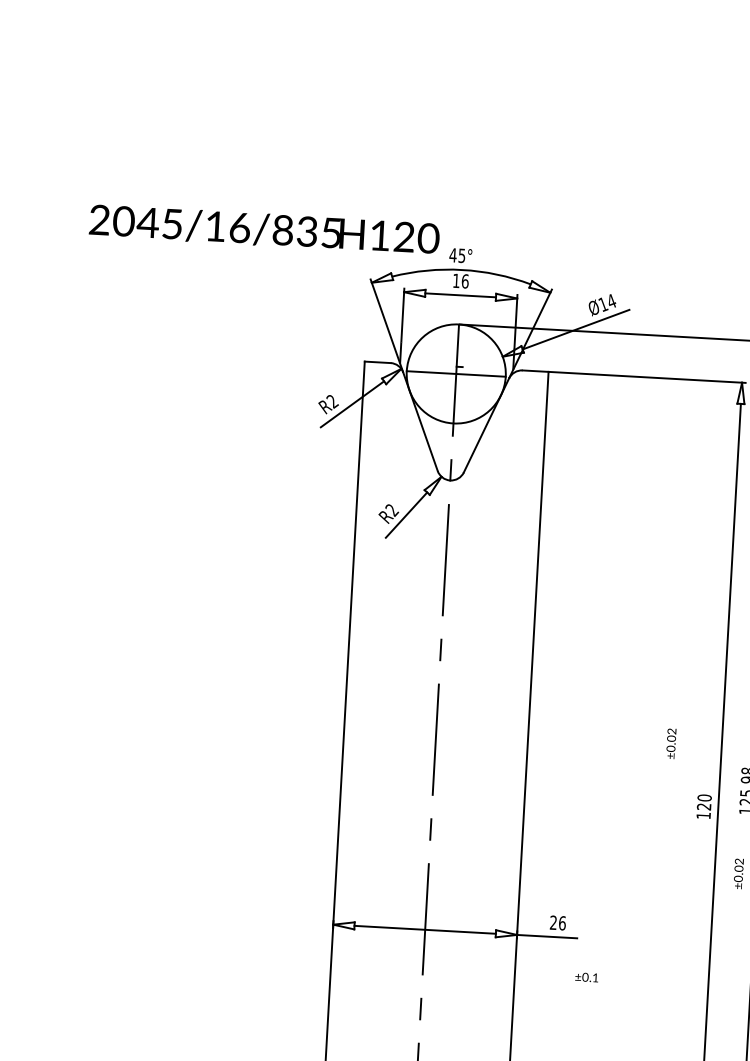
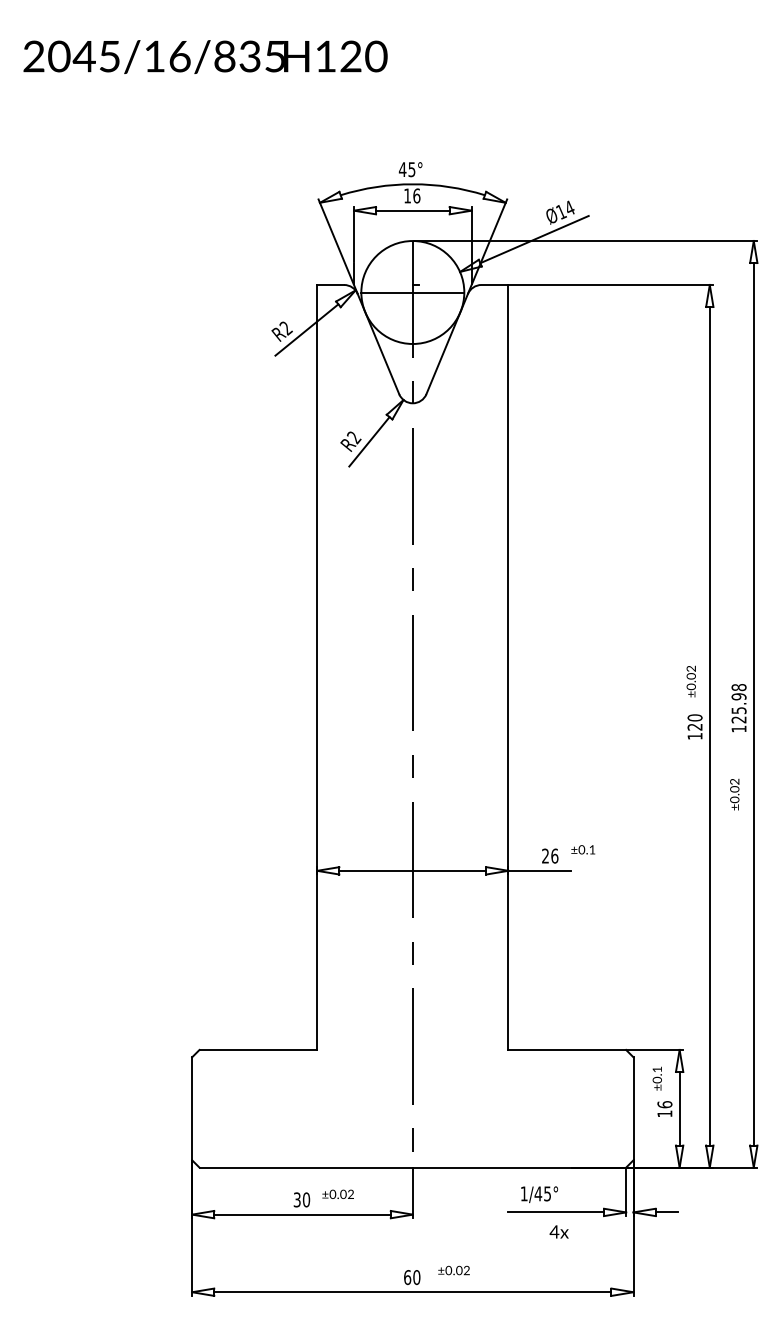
text: (264, 229) -> (205, 56), moved
text: (670, 743) -> (690, 681), moved
text: (587, 977) -> (583, 849), moved

